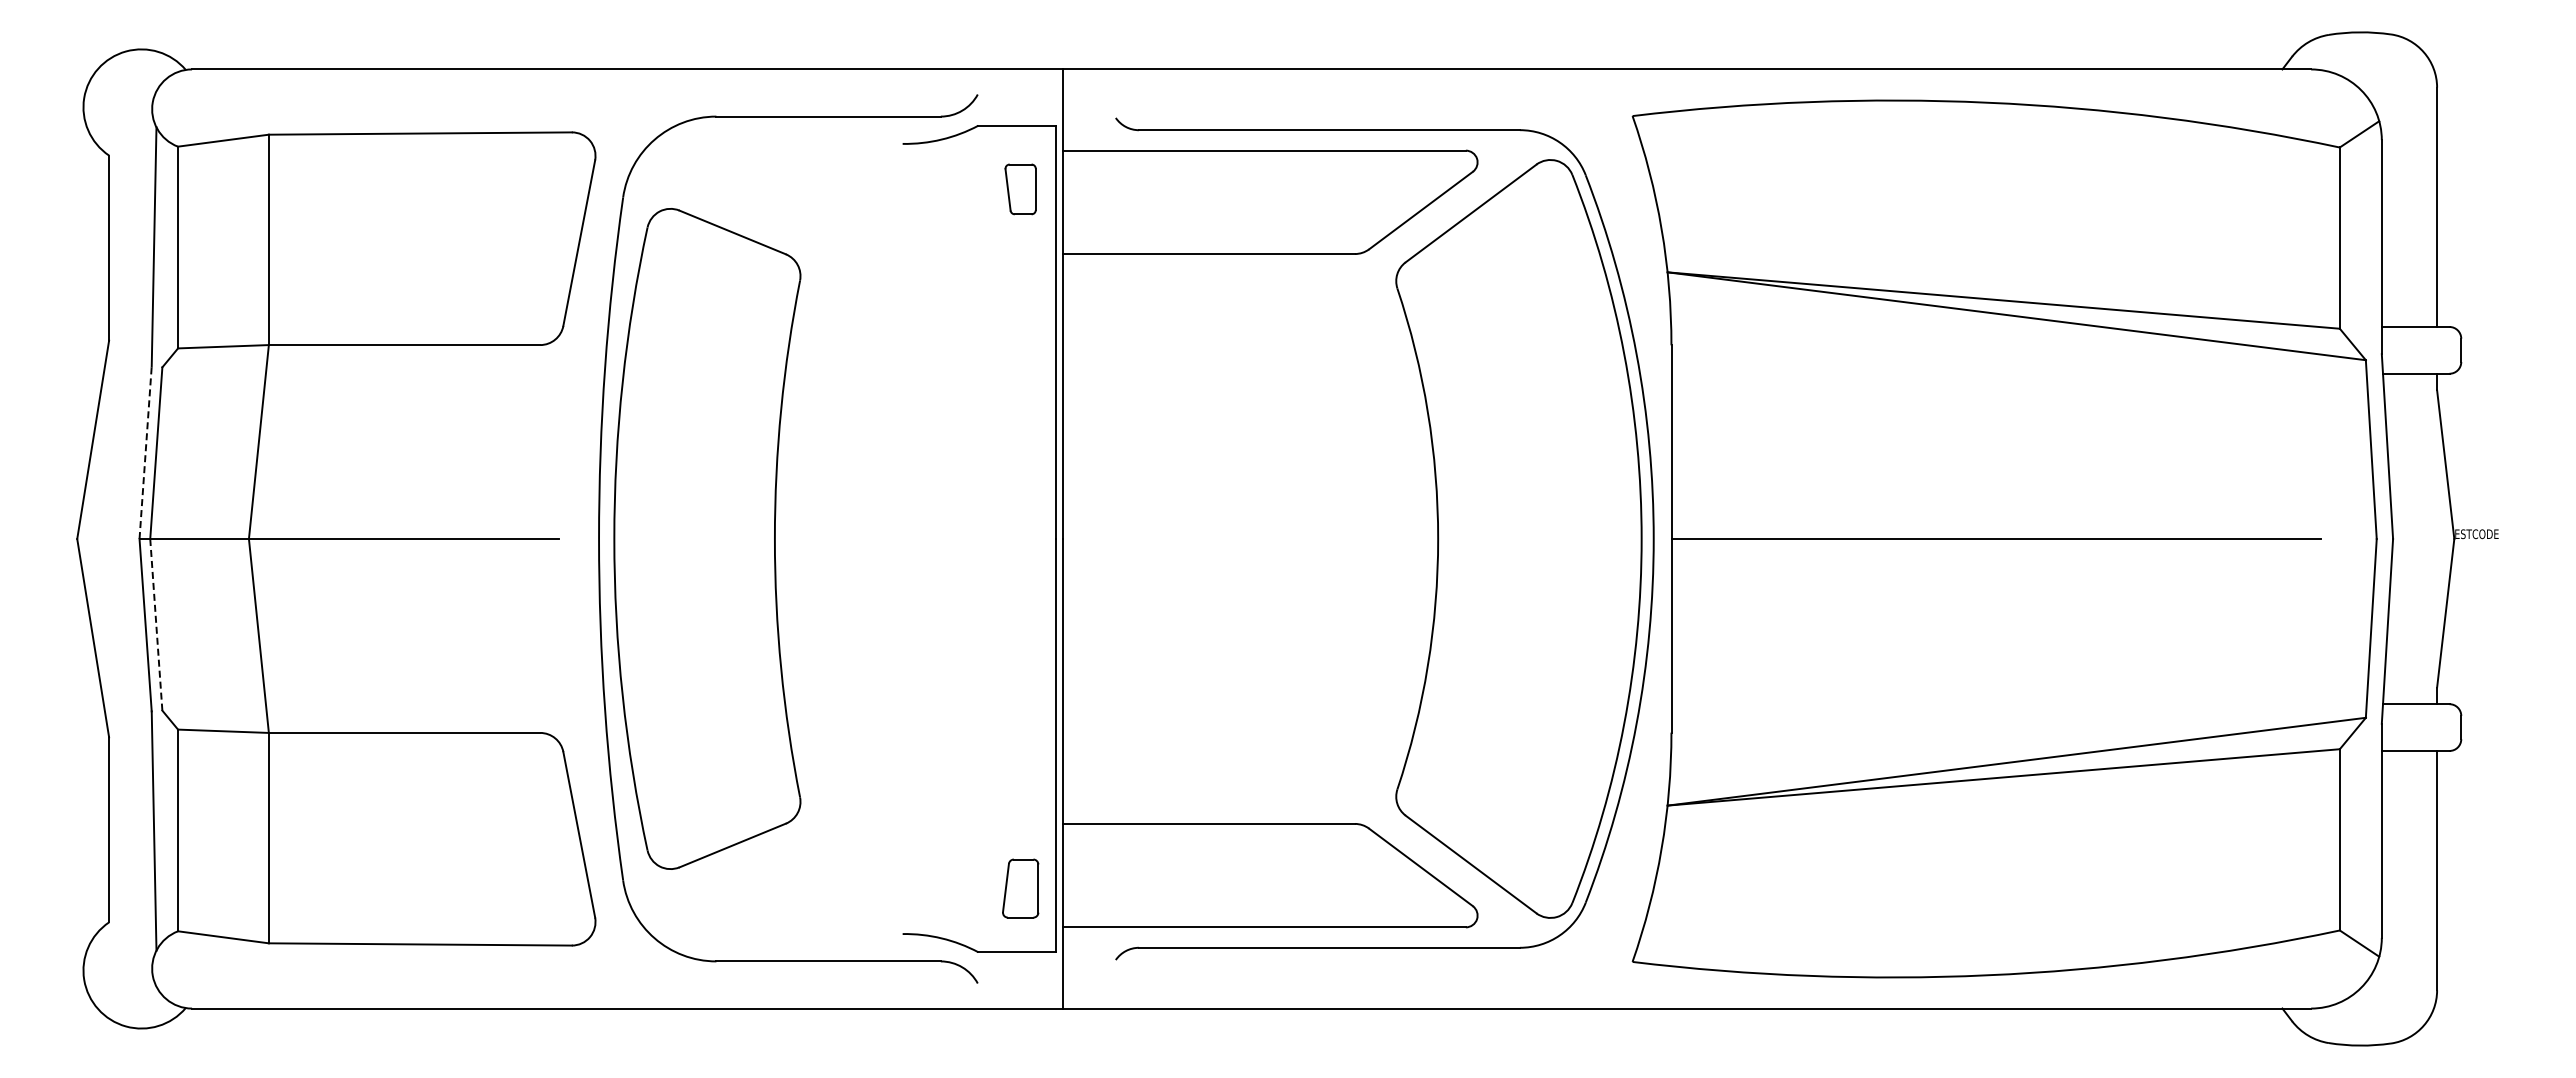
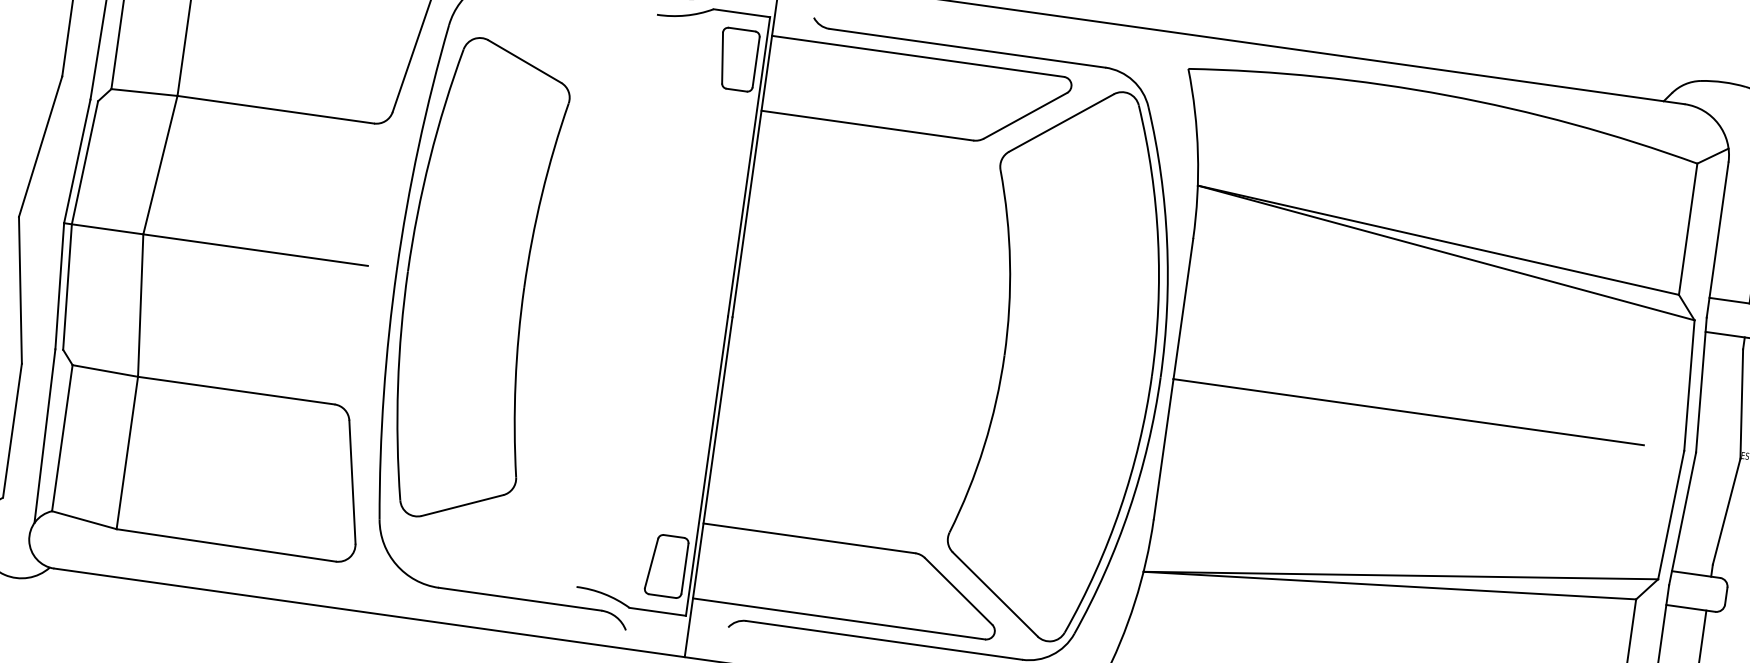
part: (1020, 189) -> (737, 59), size x1.67
line: (145, 452) -> (77, 161), dashed -> solid
line: (156, 625) -> (67, 287), dashed -> solid
part: (1020, 888) -> (666, 565), size x1.43

